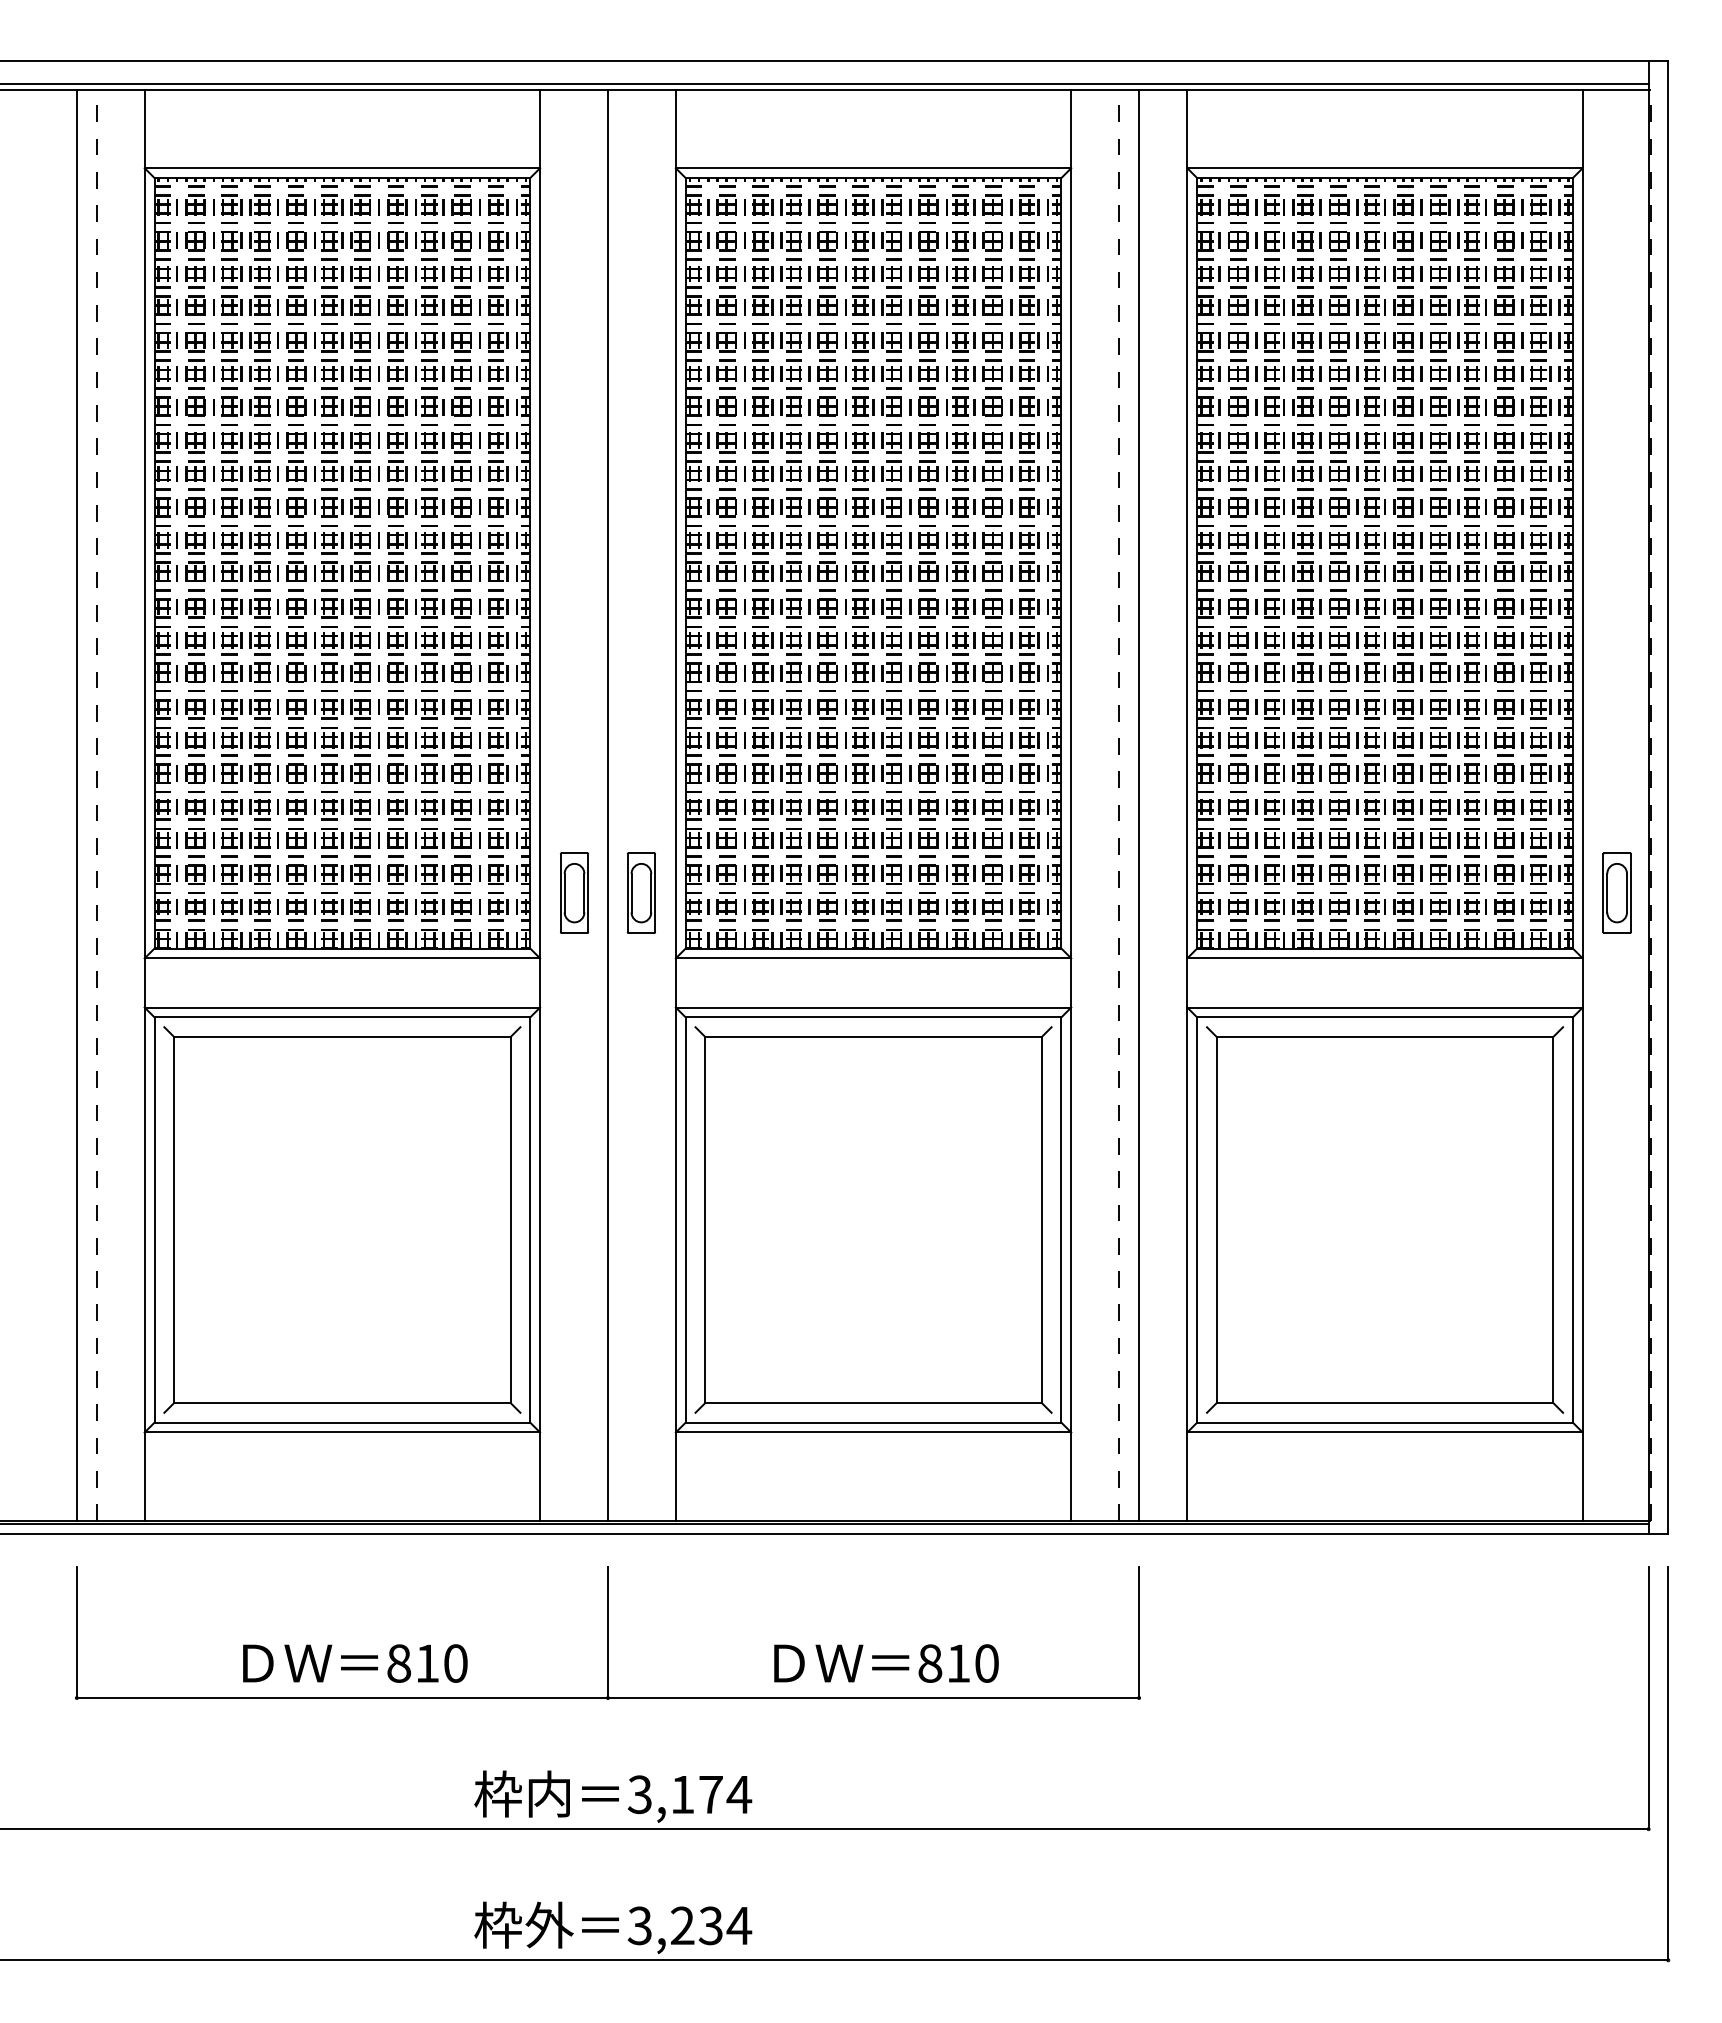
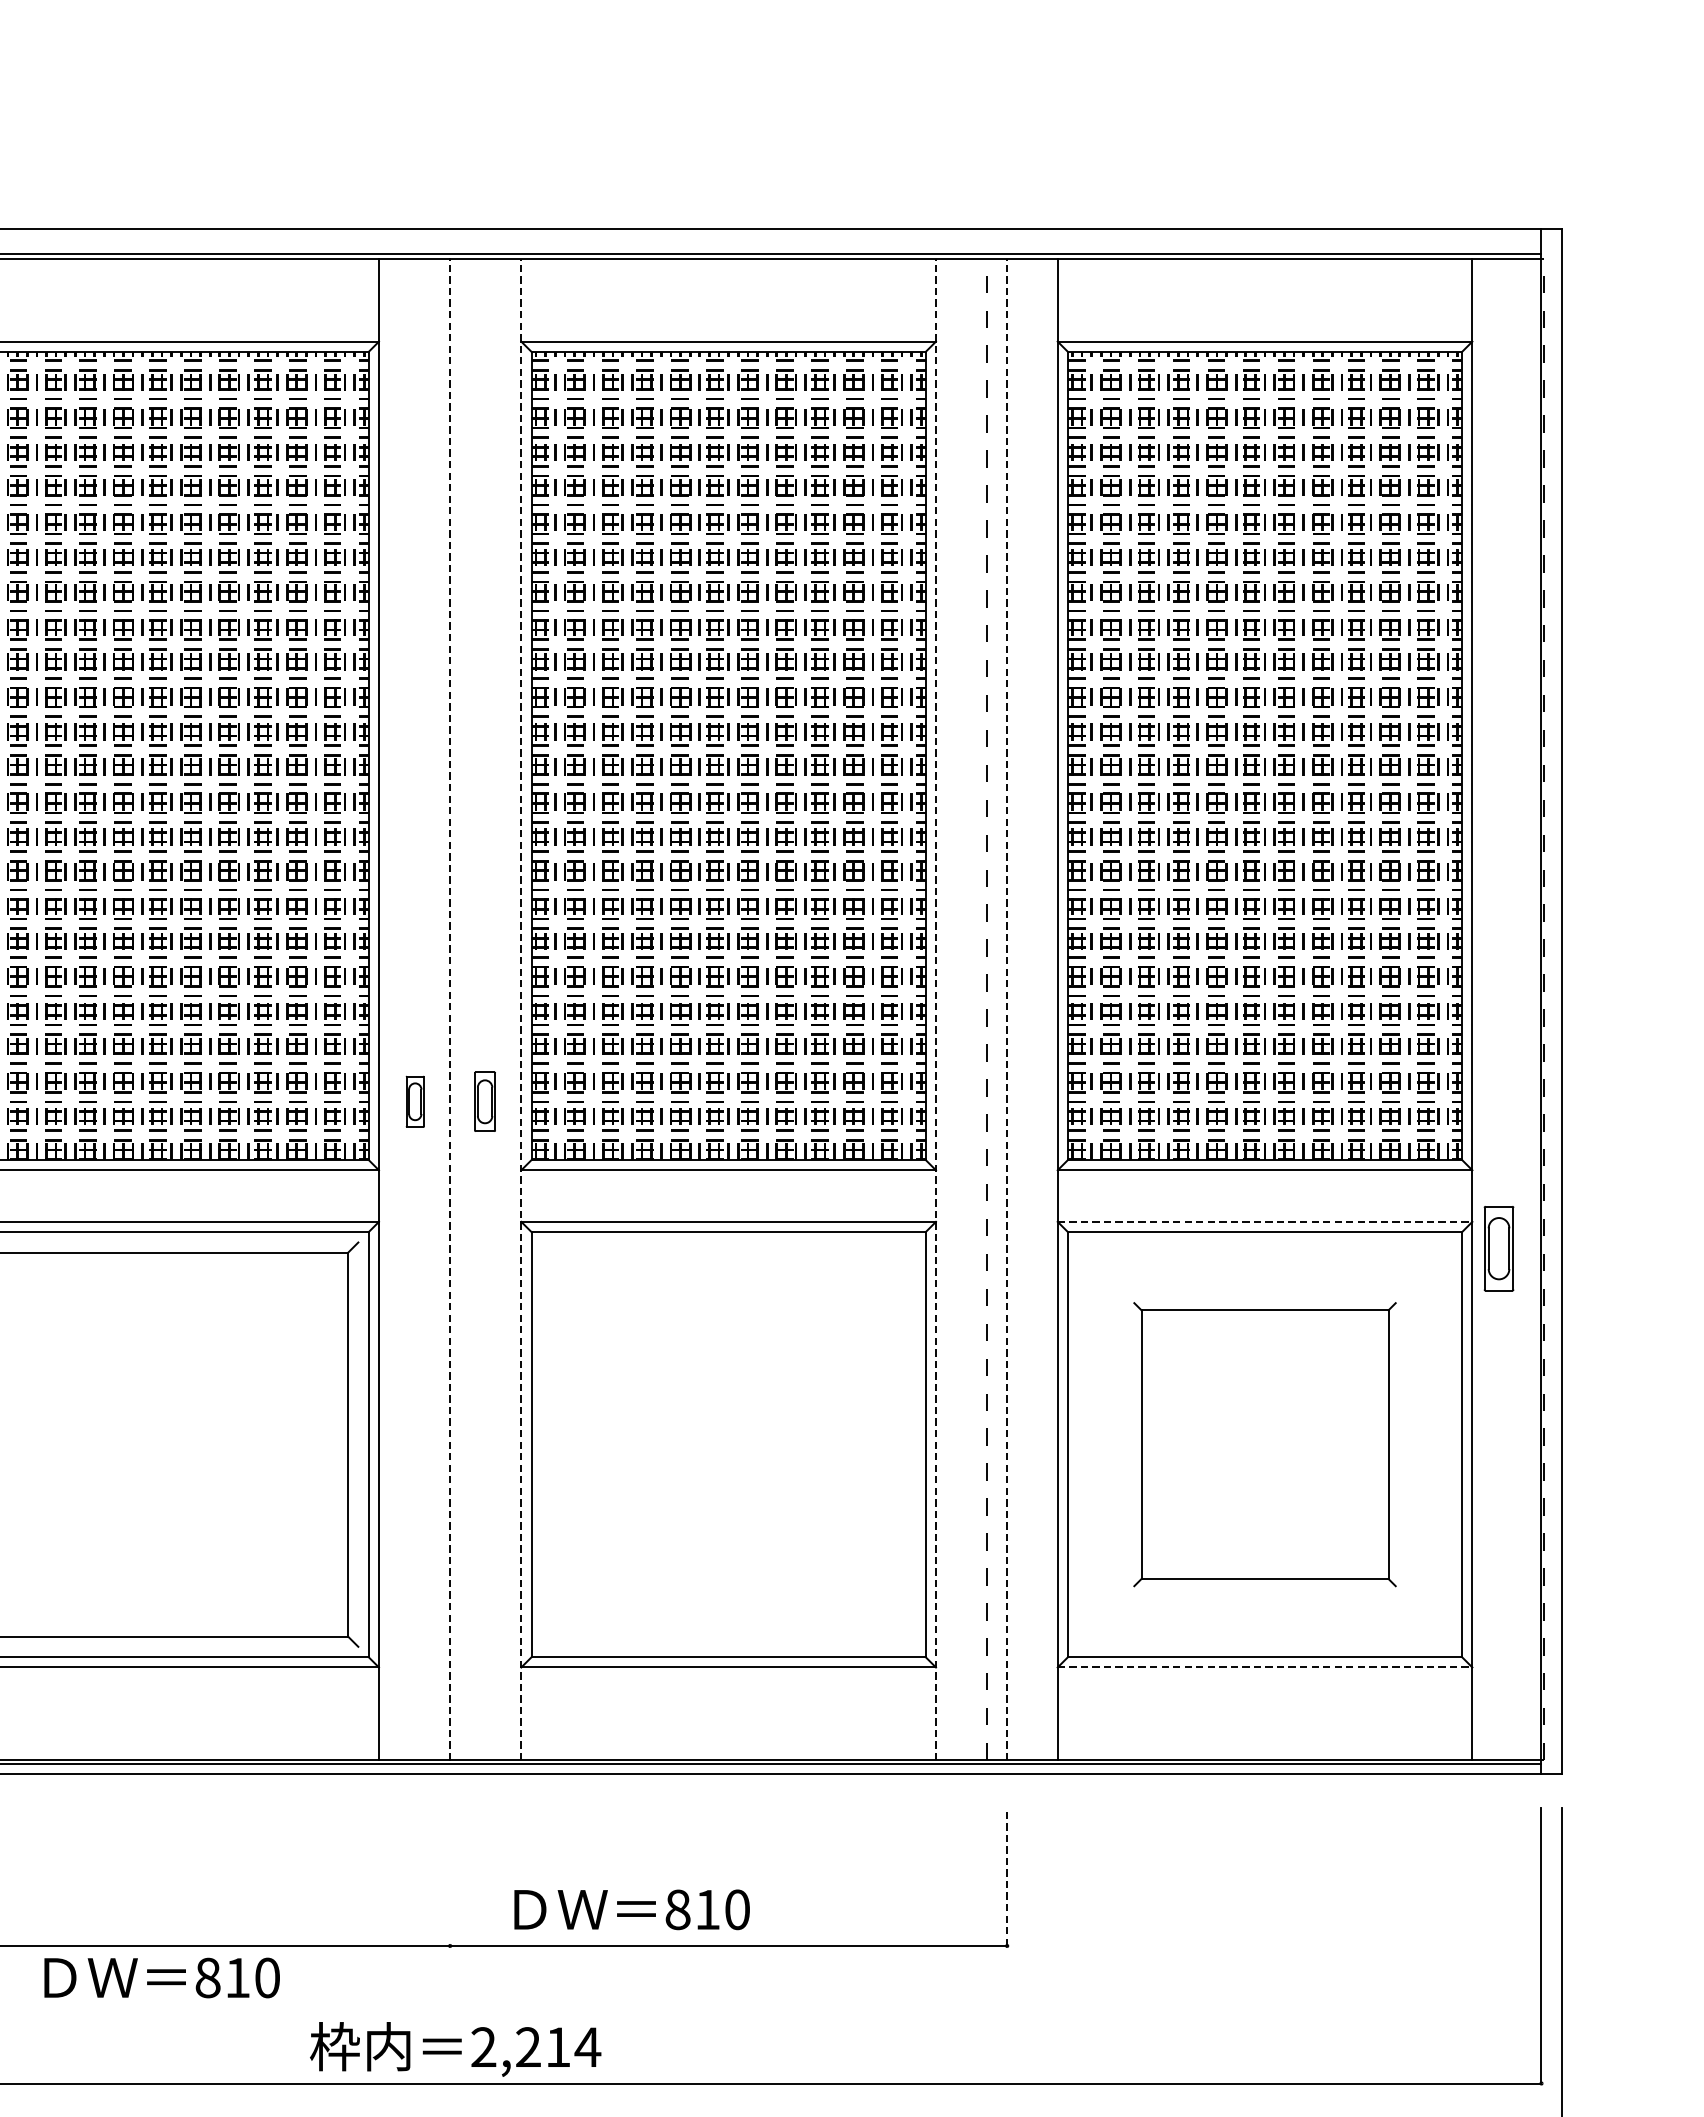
line: (607, 805) -> (449, 1009), solid -> dashed
line: (675, 805) -> (520, 1009), solid -> dashed
line: (1071, 805) -> (936, 1009), solid -> dashed
line: (1139, 805) -> (1007, 1009), solid -> dashed
part: (574, 892) -> (415, 1101), size x0.6
part: (640, 892) -> (484, 1101), size x0.7
part: (1616, 892) -> (1498, 1248), moved
line: (1385, 1007) -> (1265, 1221), solid -> dashed
part: (873, 1219) -> (728, 1444), removed
part: (1384, 1219) -> (1264, 1444), size x0.7
line: (1385, 1432) -> (1265, 1667), solid -> dashed
line: (607, 1632) -> (449, 1877), removed
line: (1139, 1632) -> (1007, 1877), solid -> dashed
text: (355, 1663) -> (162, 1977), moved
text: (886, 1663) -> (632, 1909), moved
text: (674, 1794) -> (519, 2047), 3,174 -> 2,214

